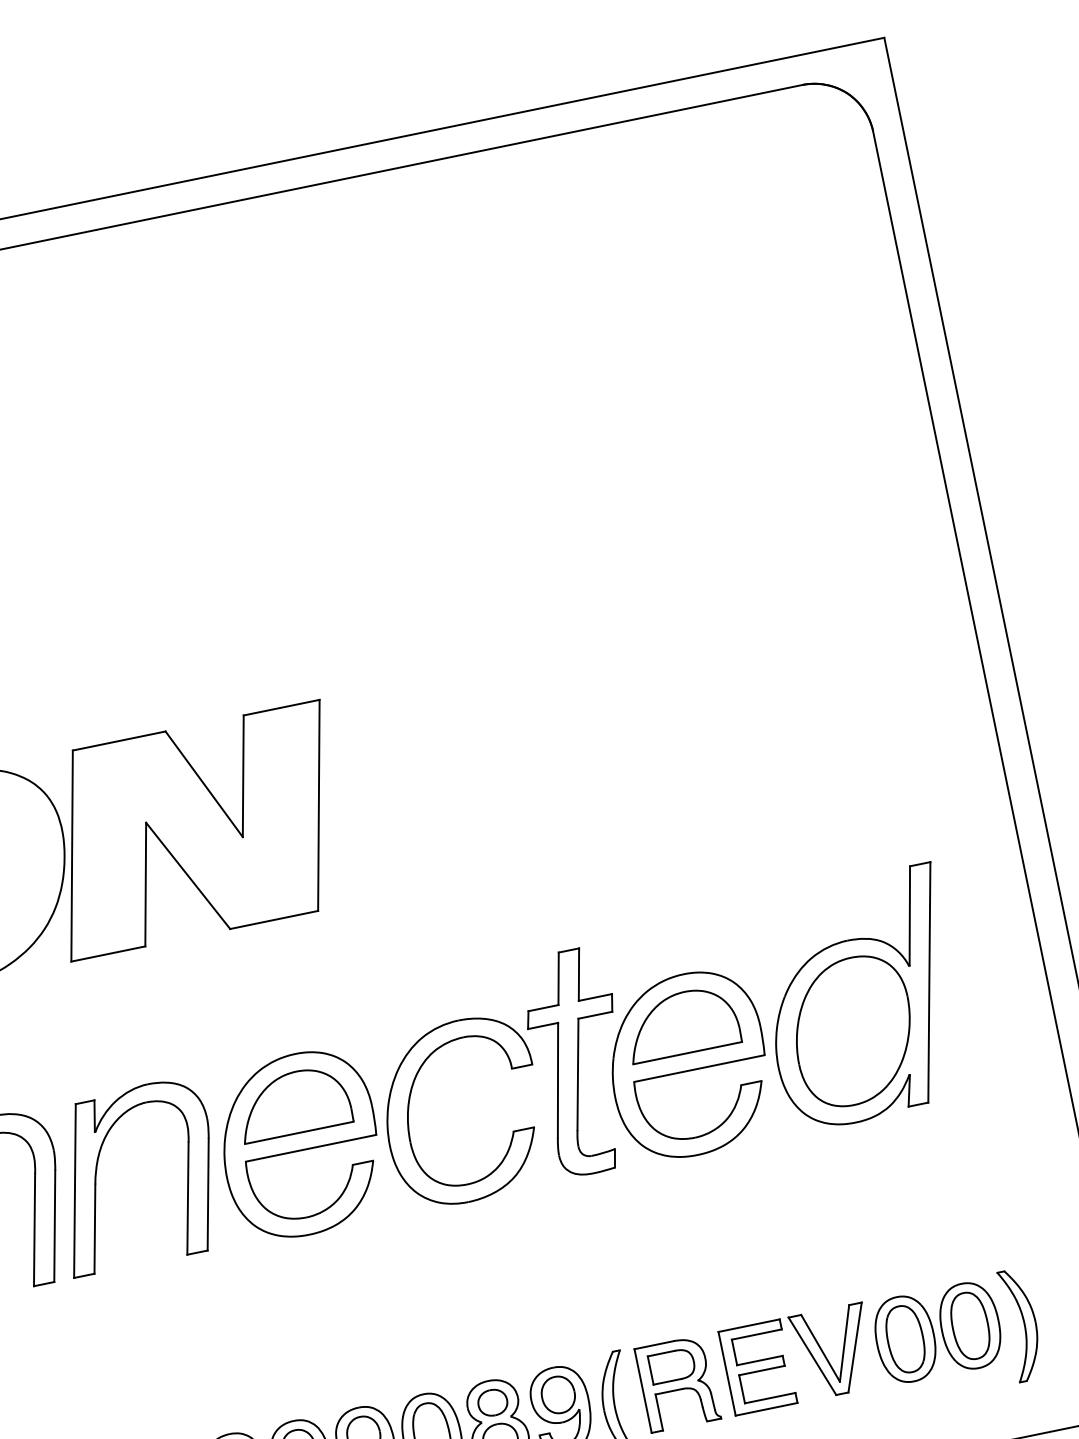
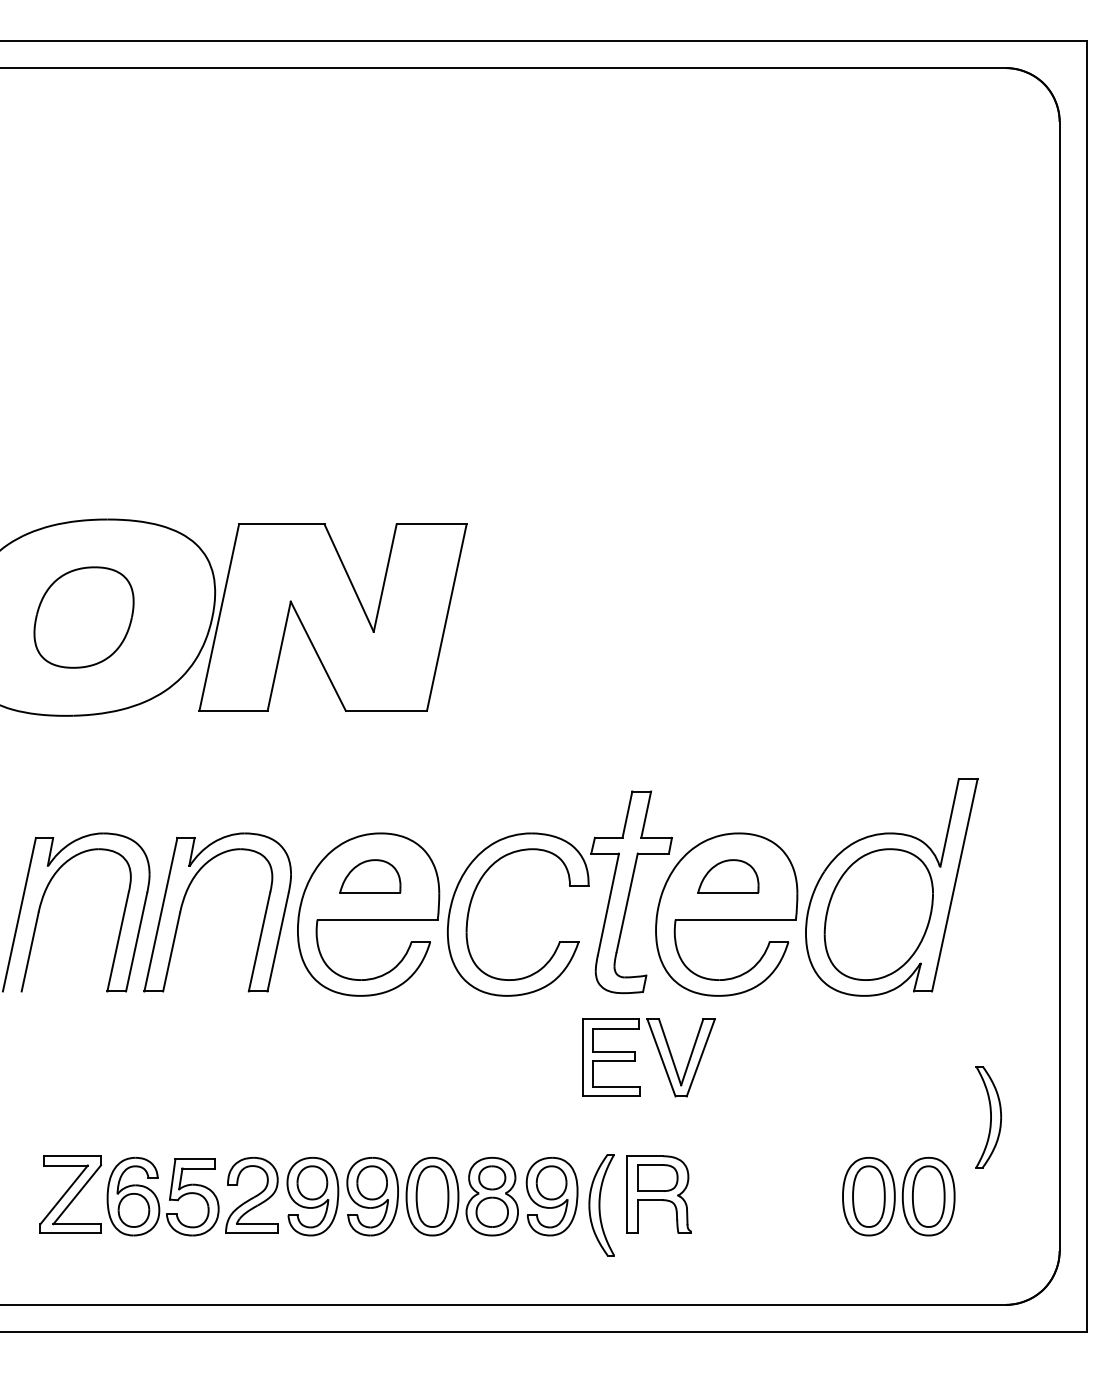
part: (681, 1023) -> (728, 876), size x0.6
part: (293, 1103) -> (370, 876), size x0.6
part: (1021, 1325) -> (988, 1117), moved
part: (808, 1351) -> (658, 1052), moved

